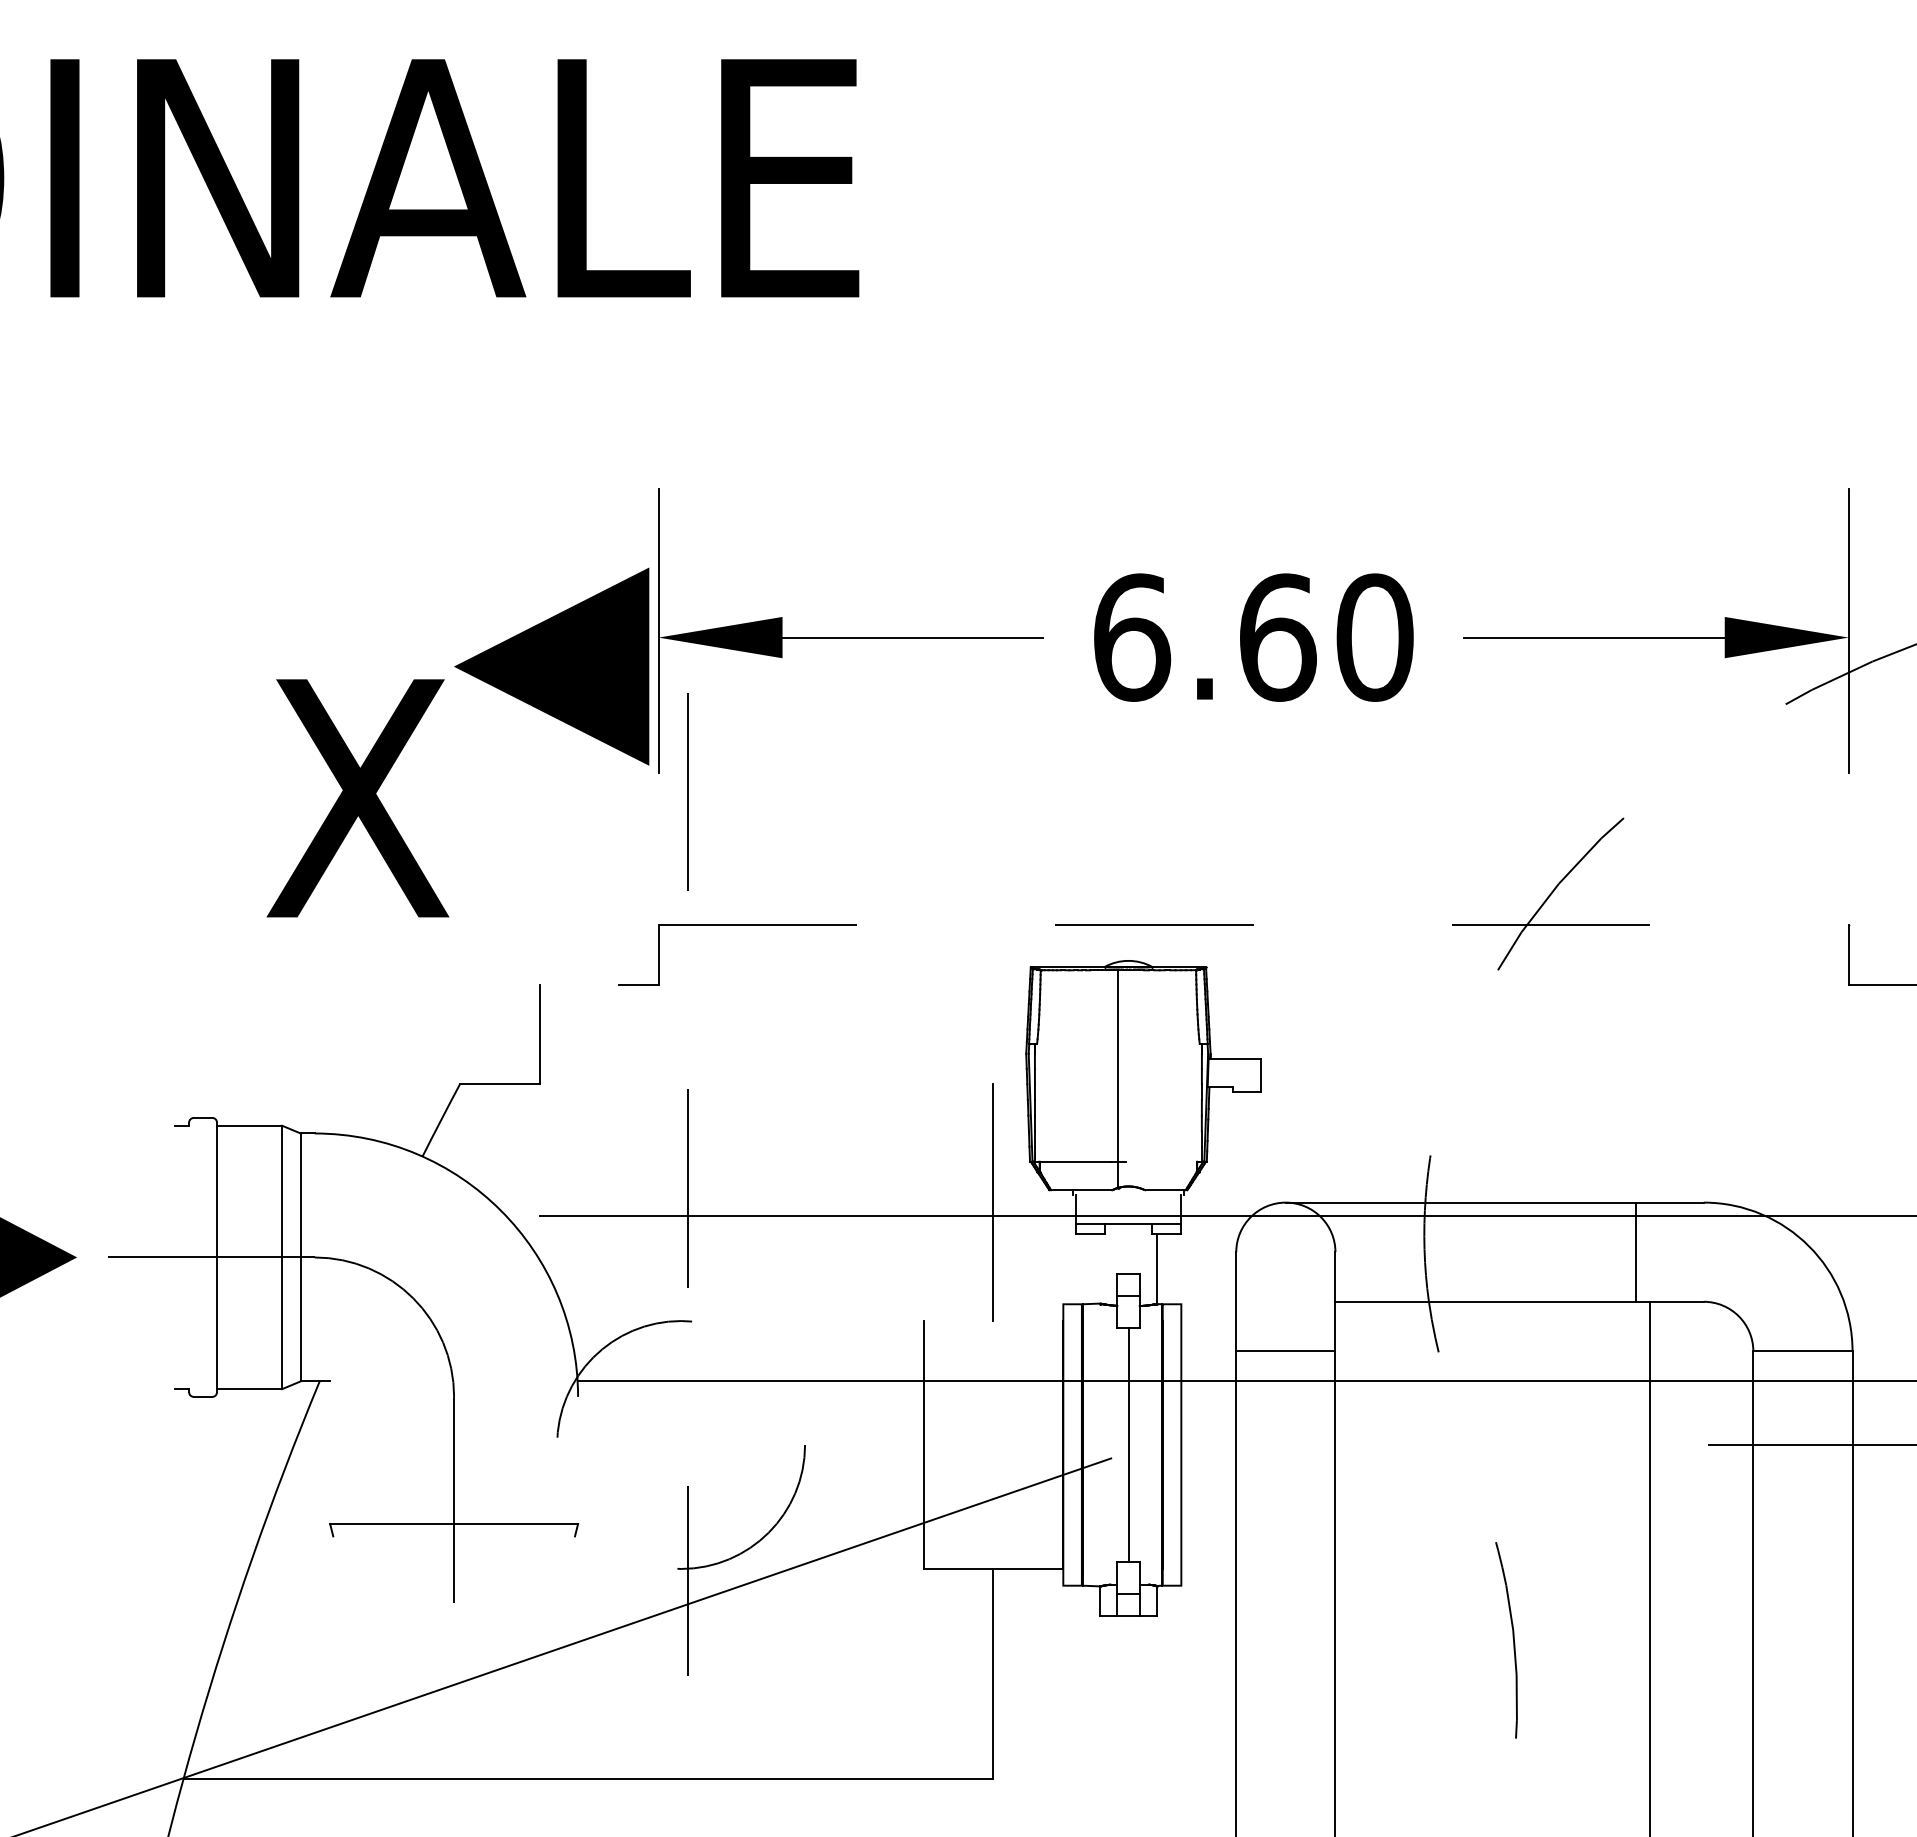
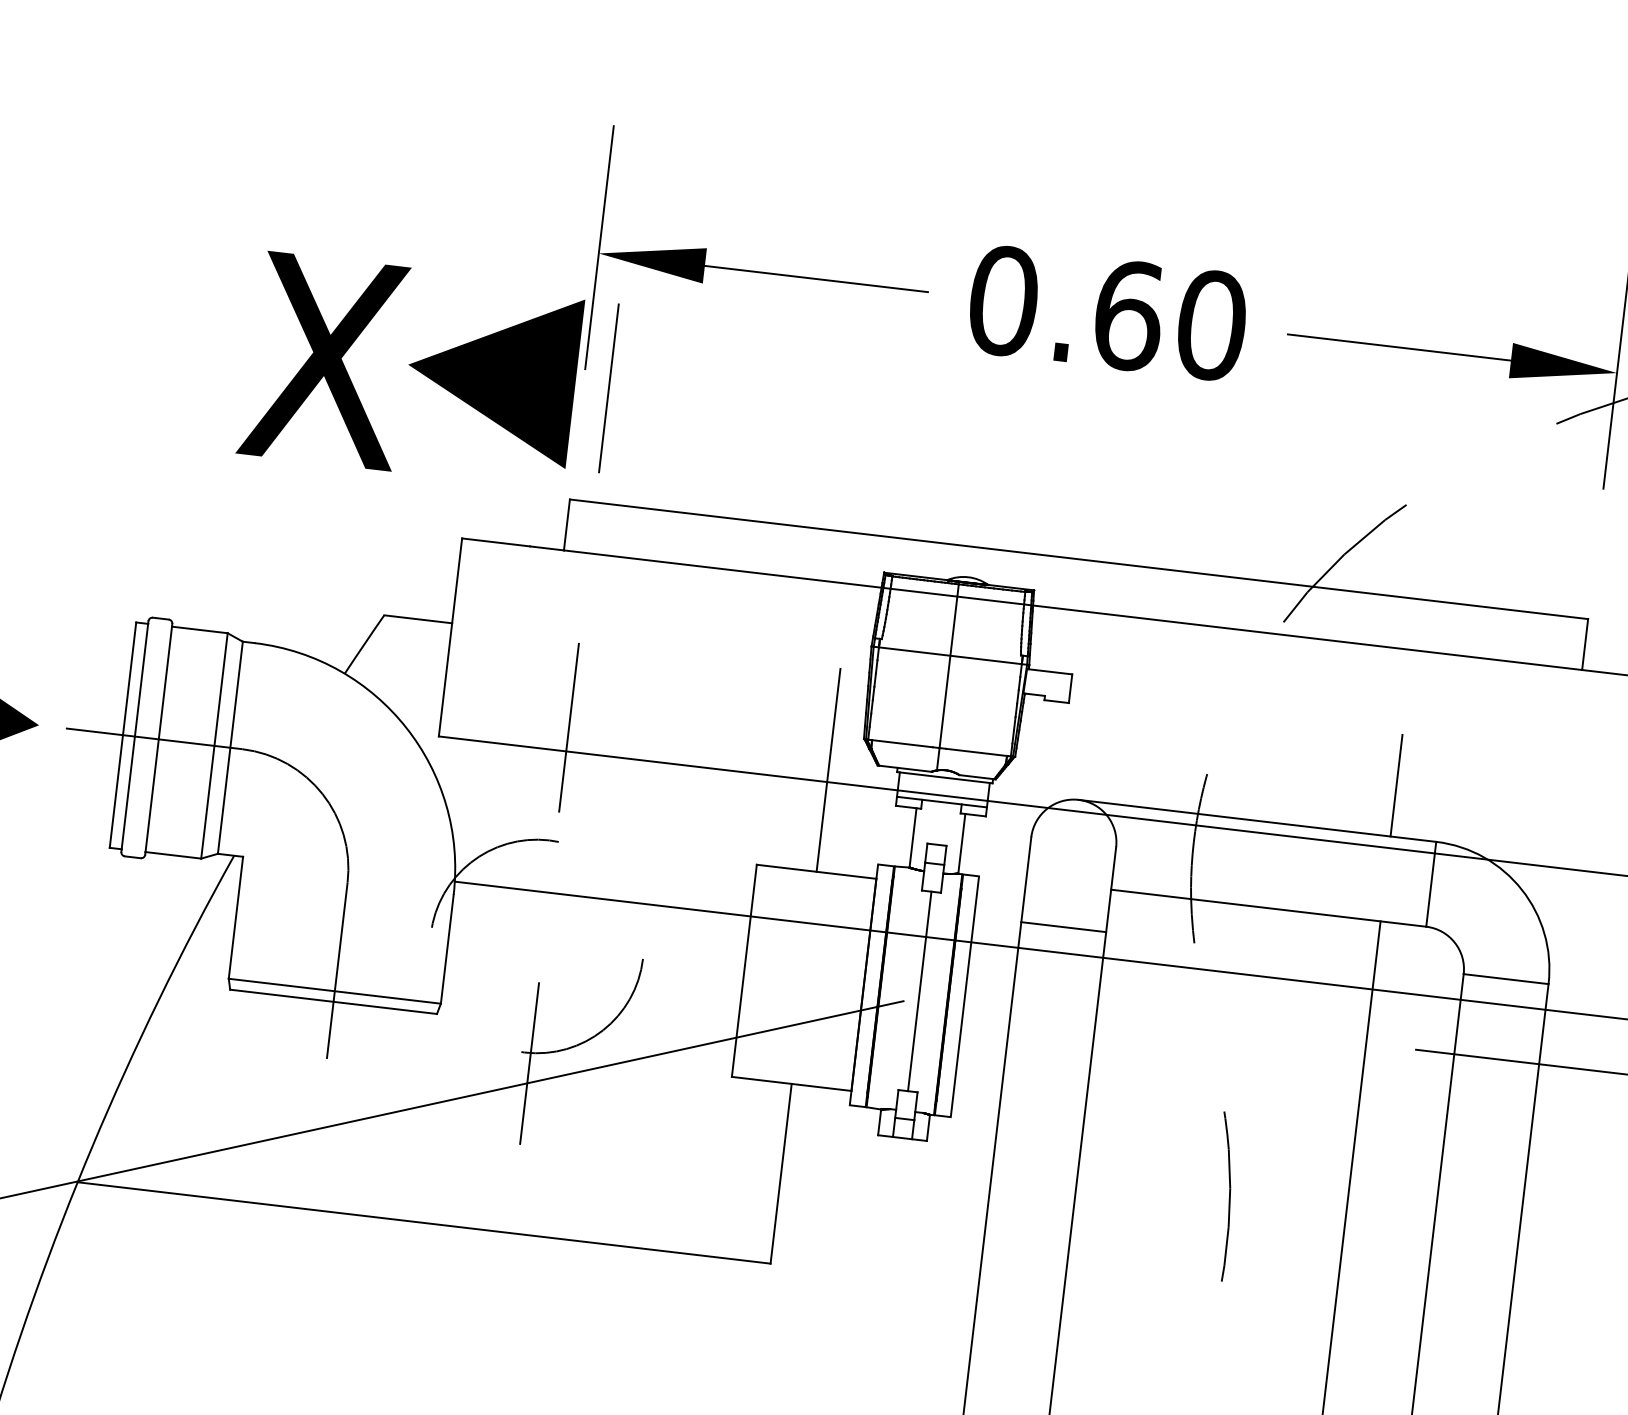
text: (1132, 637) -> (1004, 301), 6.60 -> 0.60
line: (551, 666) -> (491, 374), moved
line: (1254, 925) -> (1079, 559), dashed -> solid
line: (578, 984) -> (495, 542), added
line: (1253, 984) -> (1072, 610), added
line: (1118, 1053) -> (950, 655), added
line: (1650, 1142) -> (1396, 785), added
line: (539, 1149) -> (445, 679), added
line: (1161, 1161) -> (976, 752), added
line: (1128, 1195) -> (944, 777), added
line: (1635, 1251) -> (1431, 883), moved
line: (175, 1257) -> (123, 735), added
line: (189, 1257) -> (135, 736), added
line: (1100, 1268) -> (913, 837), added
line: (993, 1321) -> (816, 872), added
line: (330, 1452) -> (236, 917), added
line: (578, 1459) -> (447, 948), added
line: (454, 1536) -> (333, 1001), added

